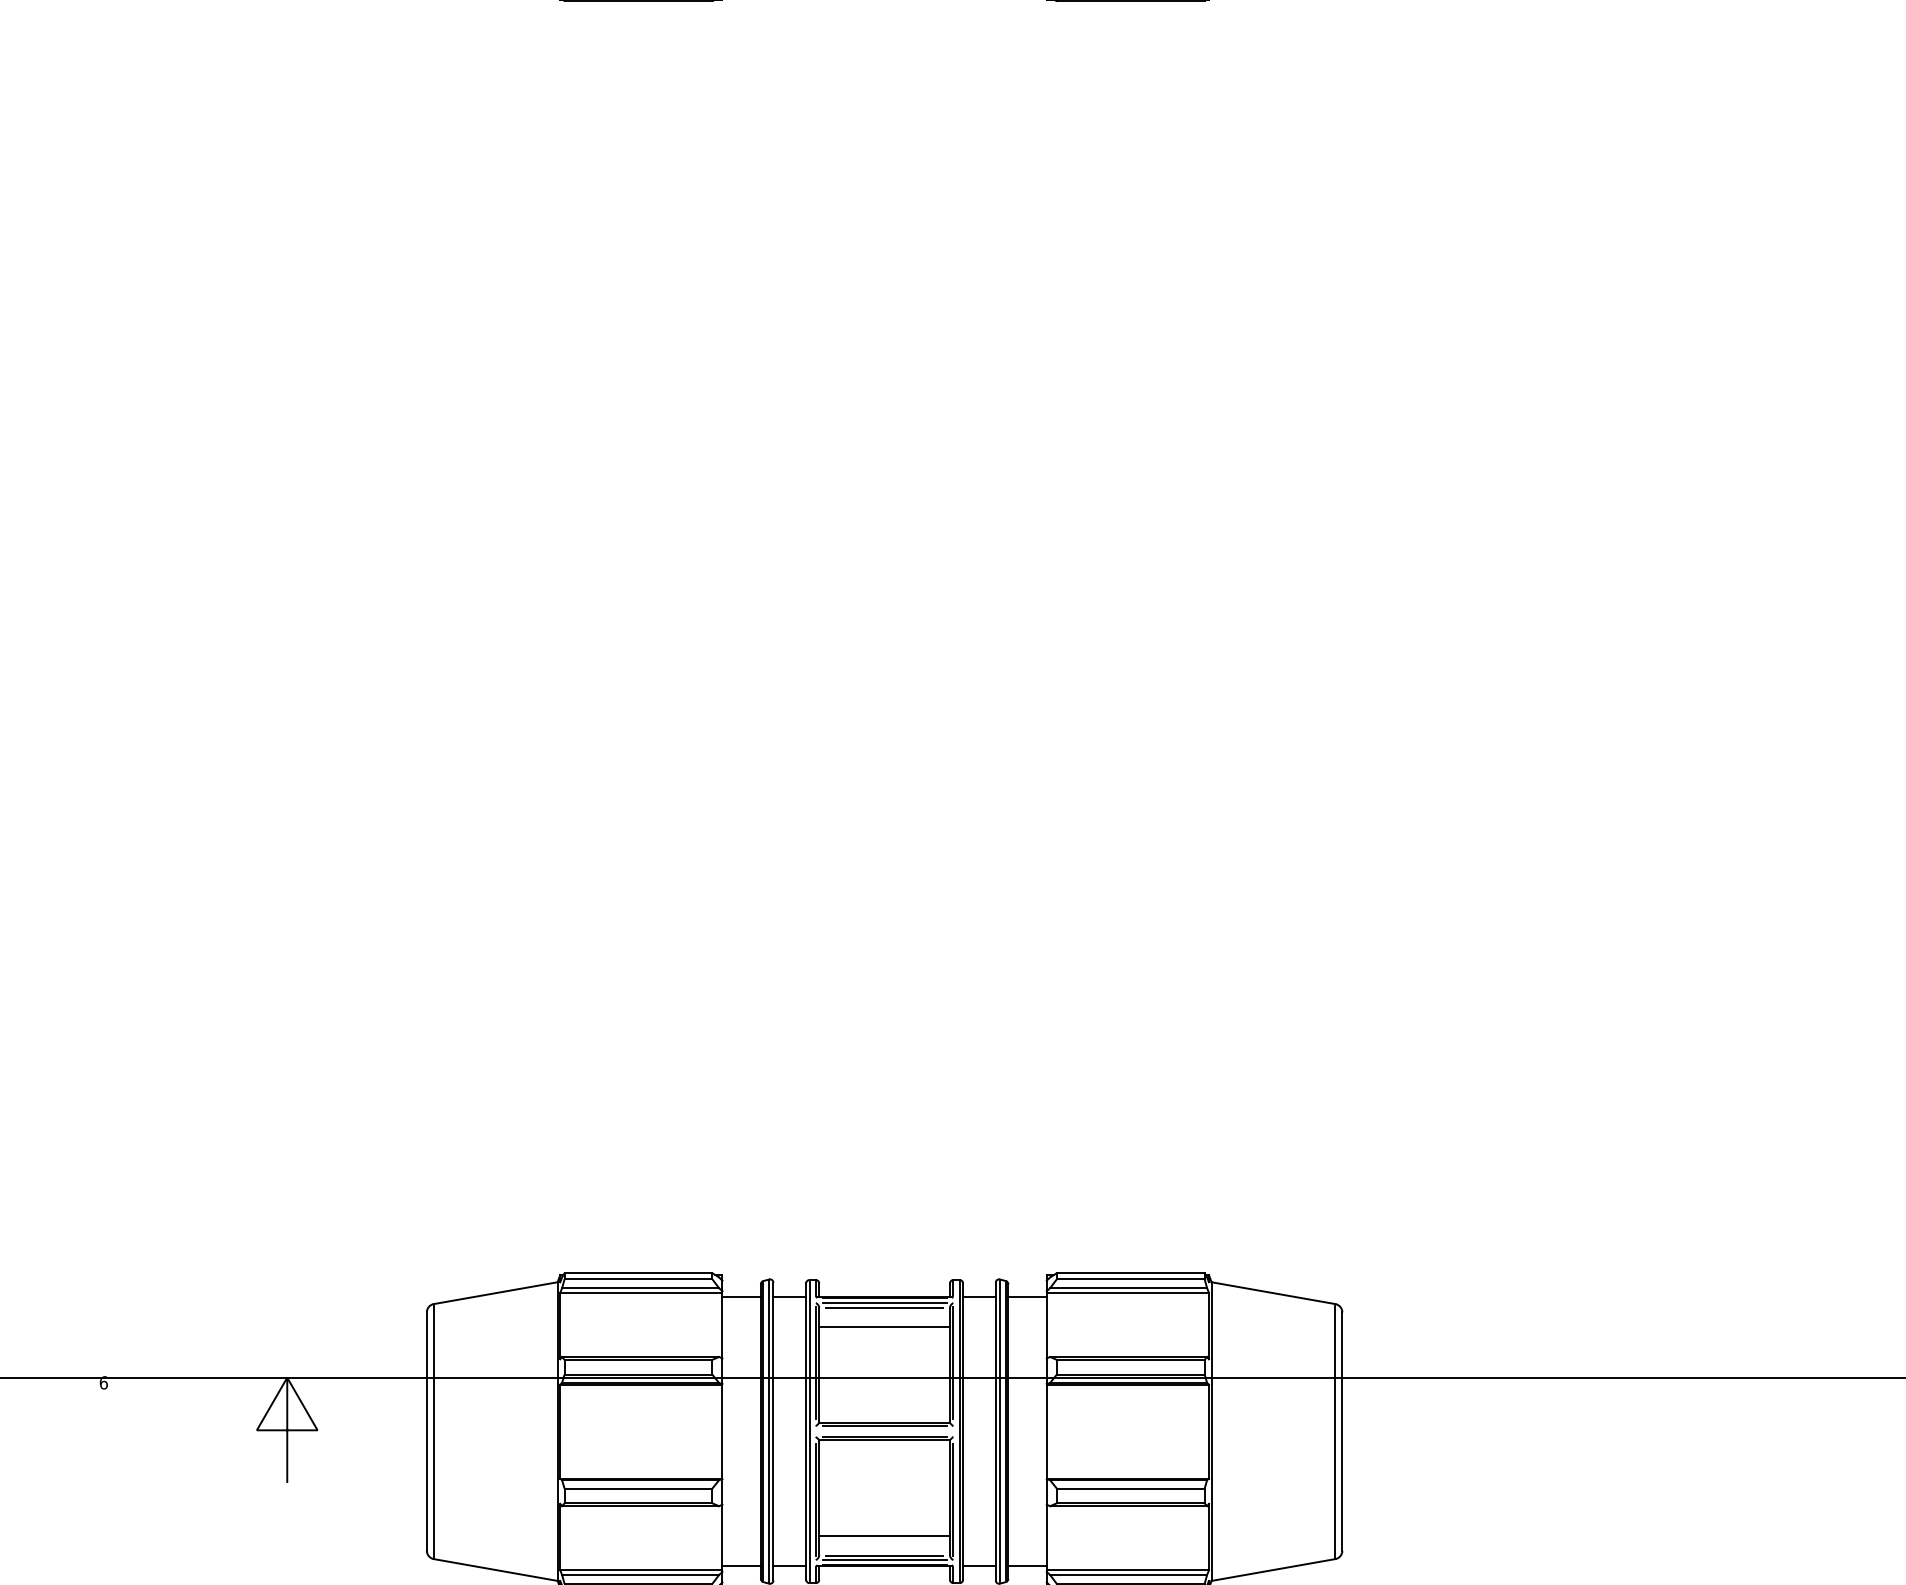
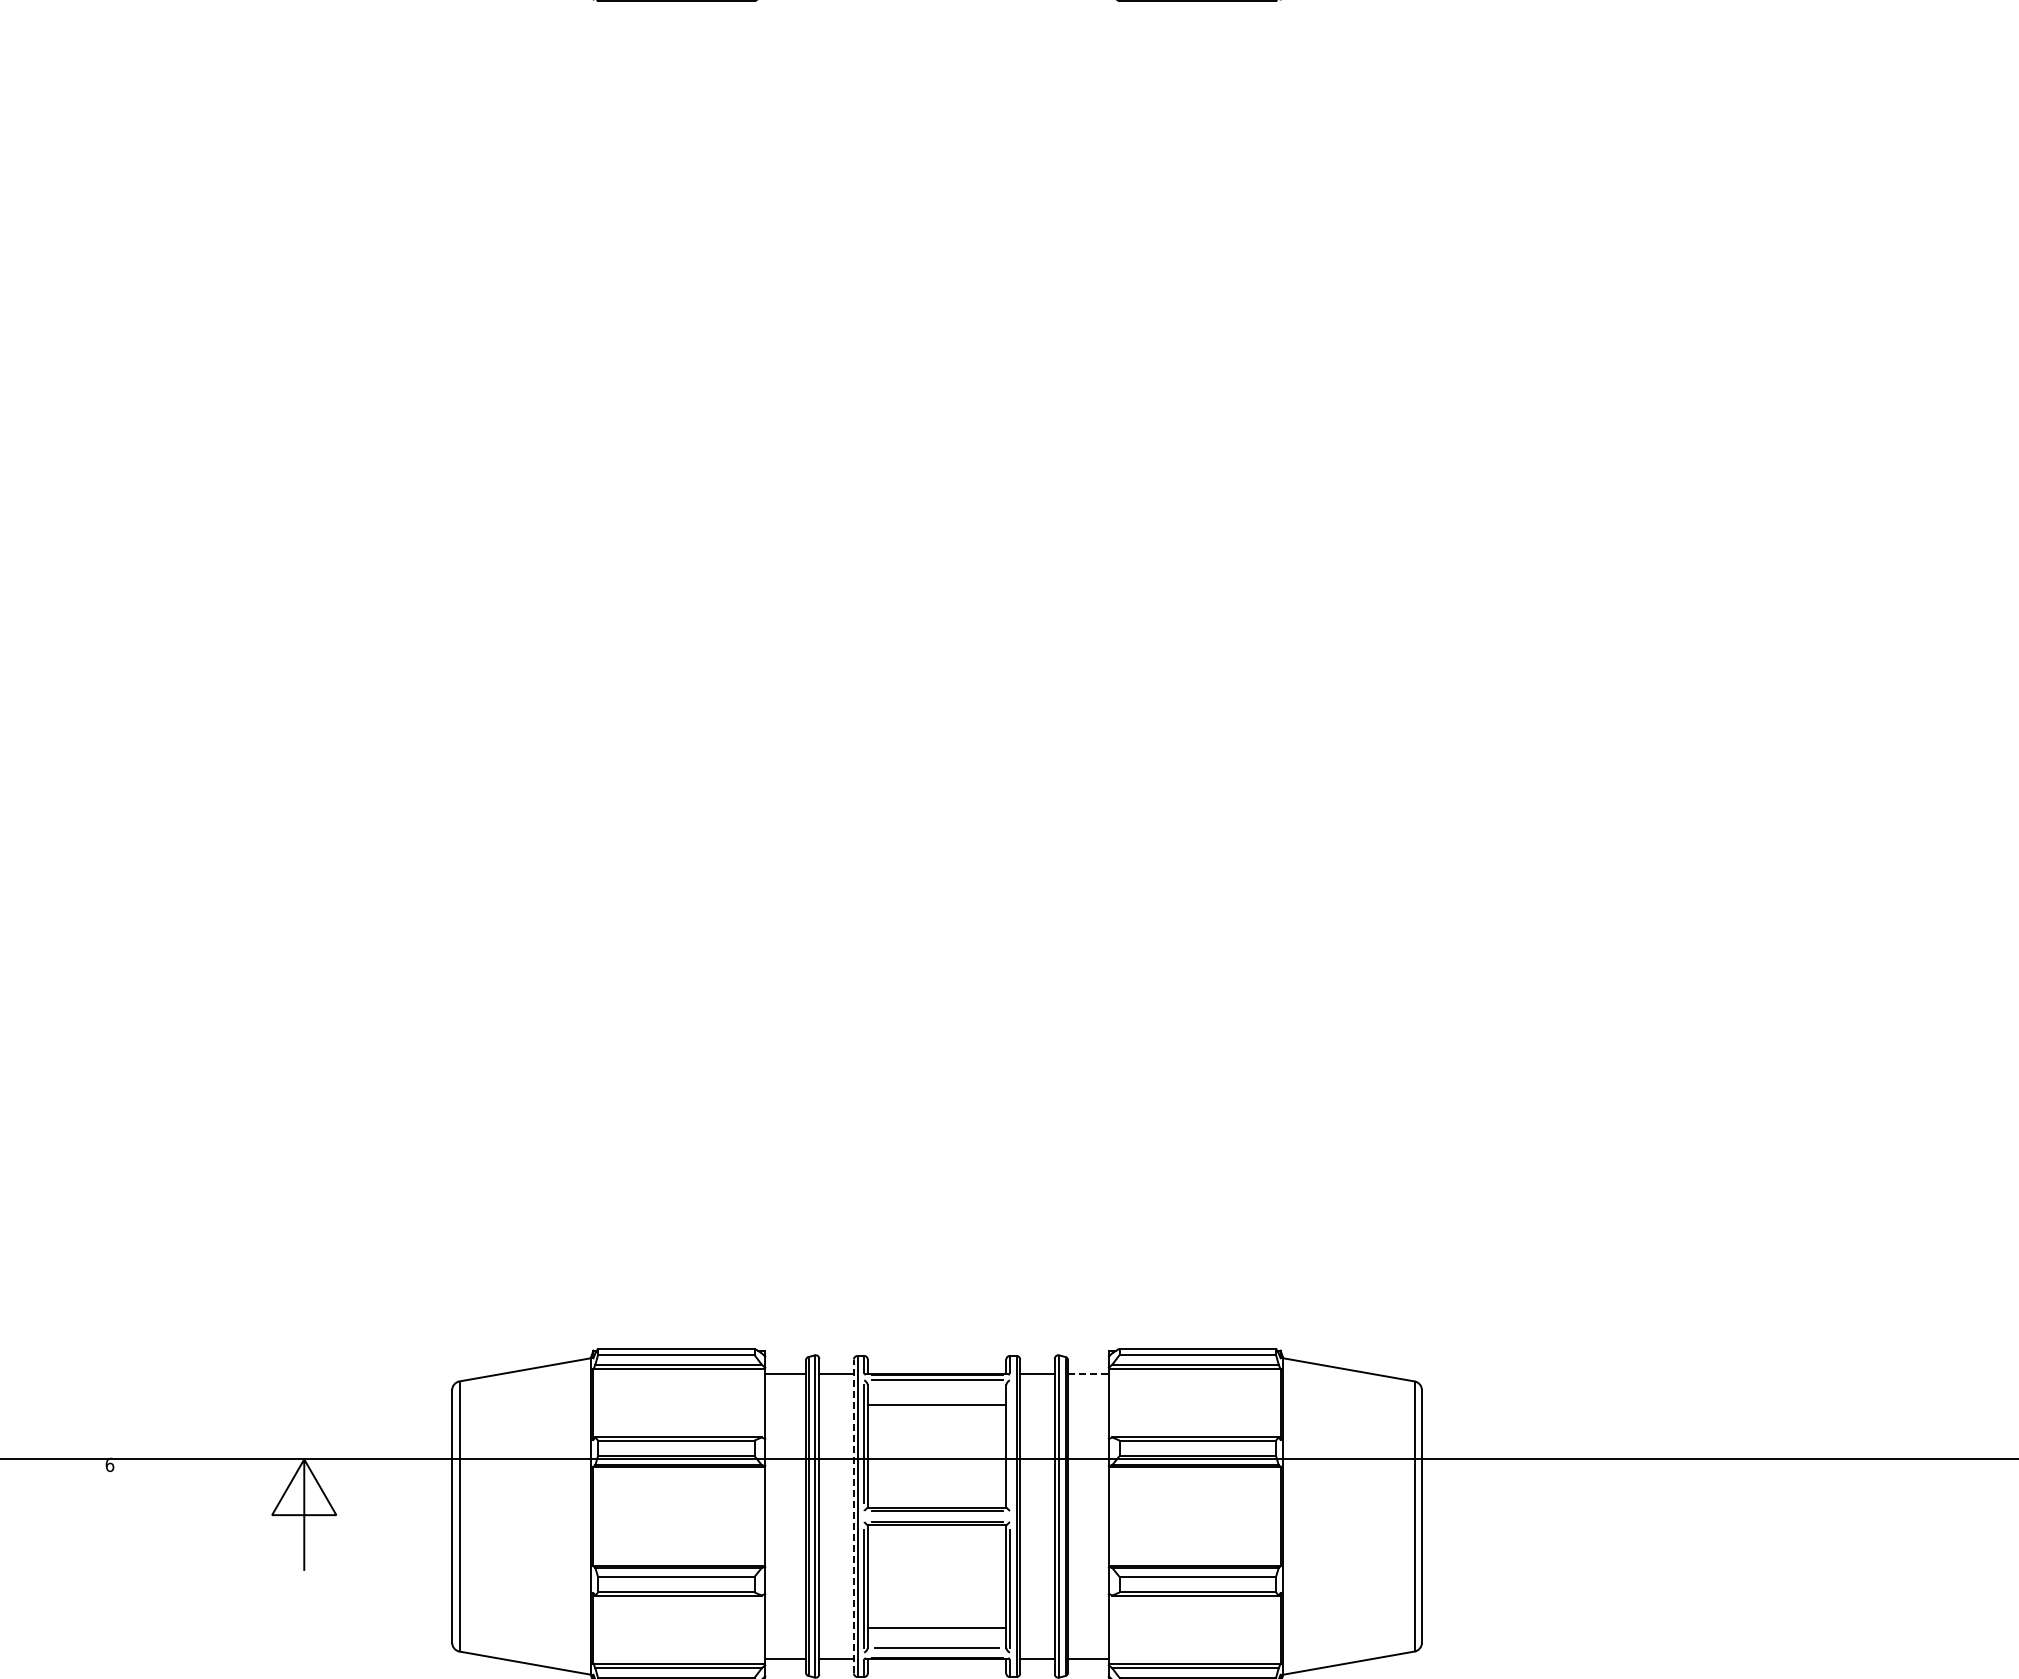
line: (1028, 1296) -> (1089, 1373), solid -> dashed
line: (884, 1307) -> (936, 1385), removed
line: (953, 1362) -> (1009, 1443), removed
line: (805, 1431) -> (853, 1516), solid -> dashed
line: (884, 1559) -> (936, 1652), removed

